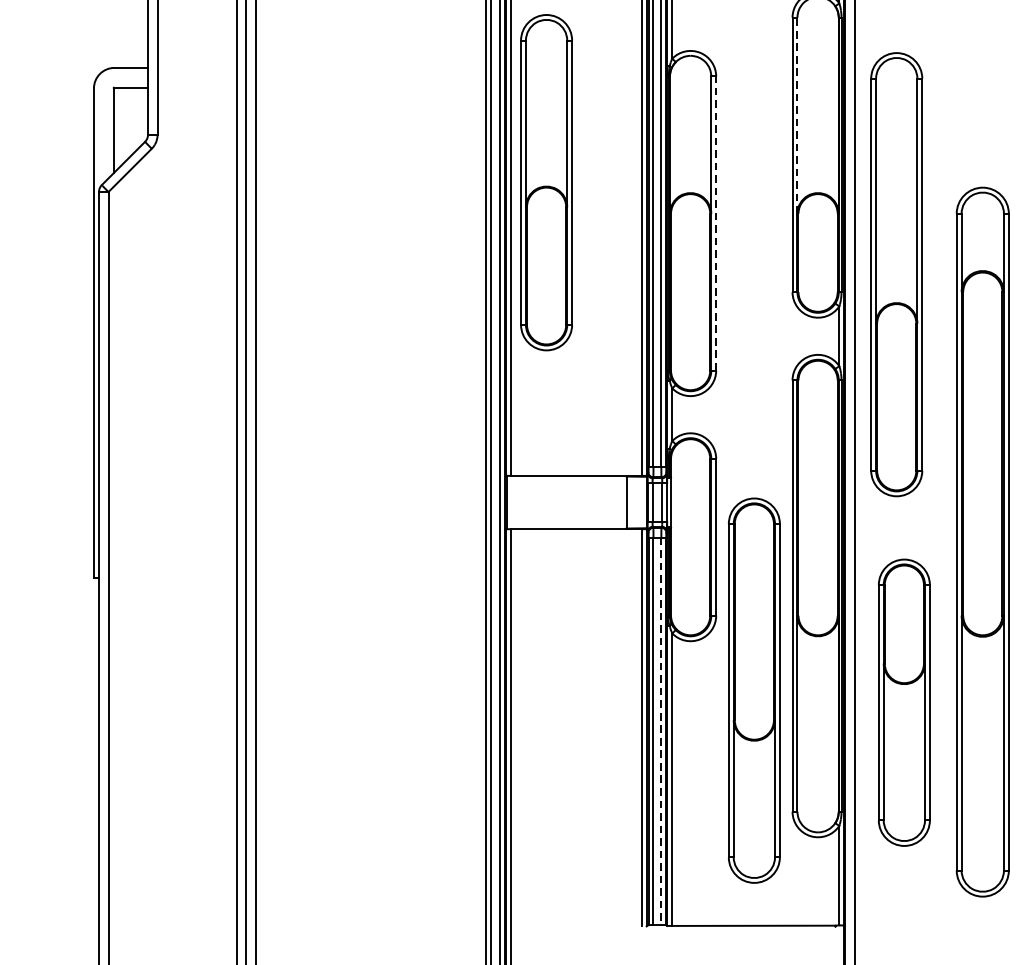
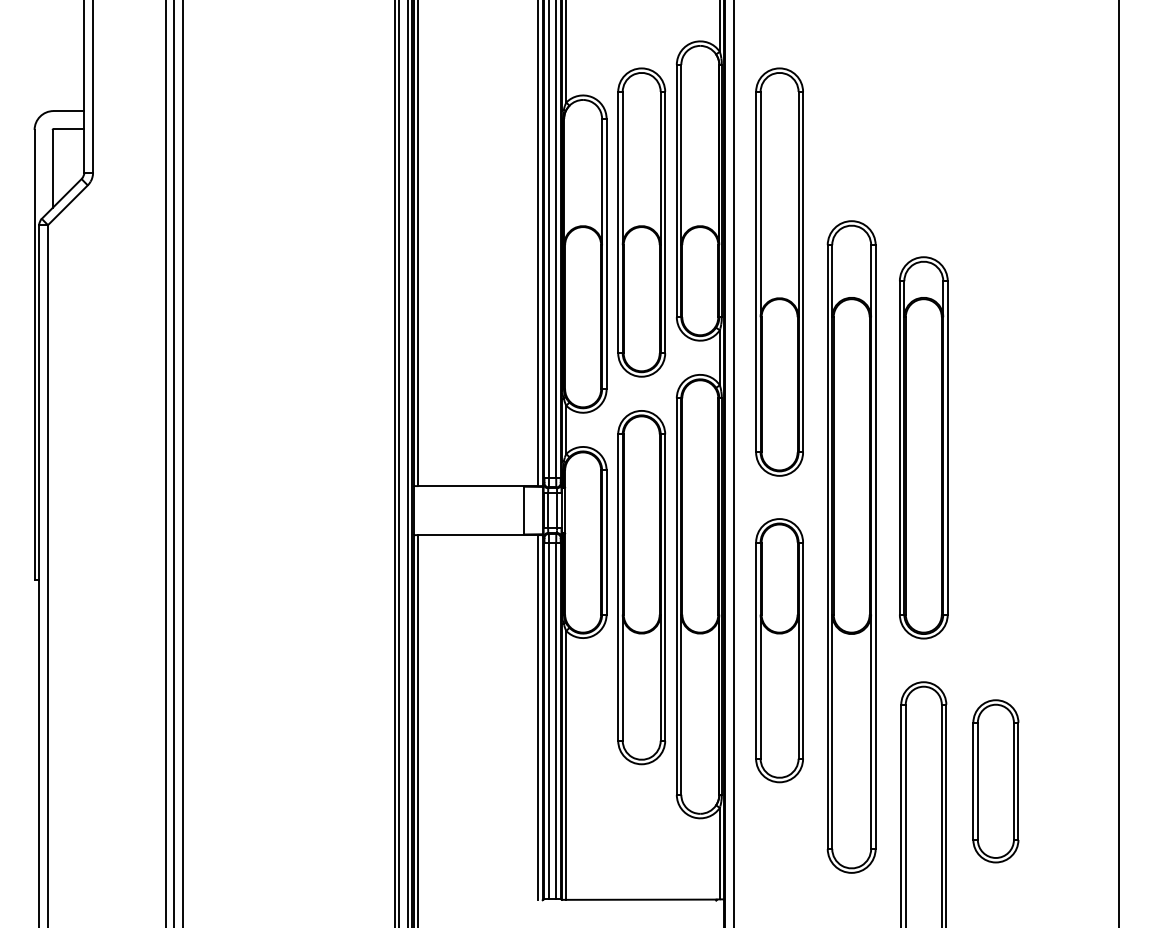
line: (797, 115) -> (681, 154), dashed -> solid
part: (546, 182) -> (641, 222), moved
line: (716, 222) -> (606, 253), dashed -> solid
part: (896, 273) -> (779, 271), moved
part: (754, 690) -> (641, 587), moved
part: (904, 702) -> (779, 650), moved
line: (661, 731) -> (556, 721), dashed -> solid

